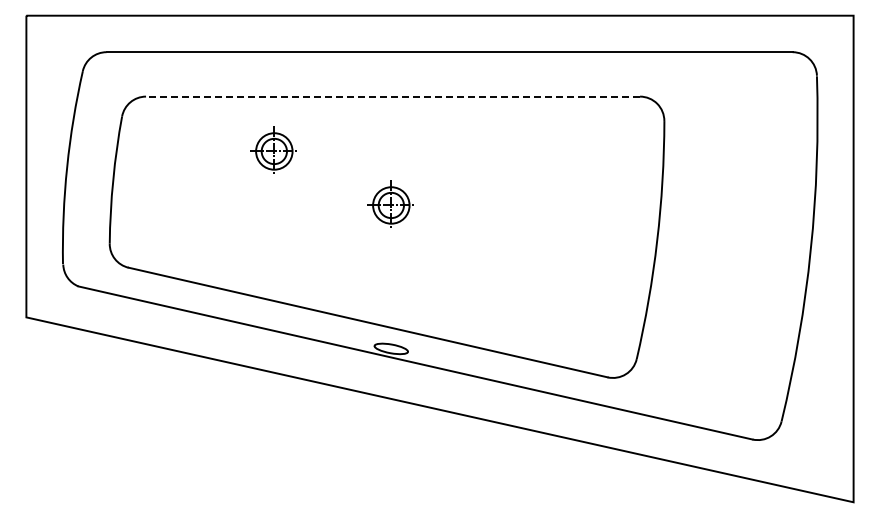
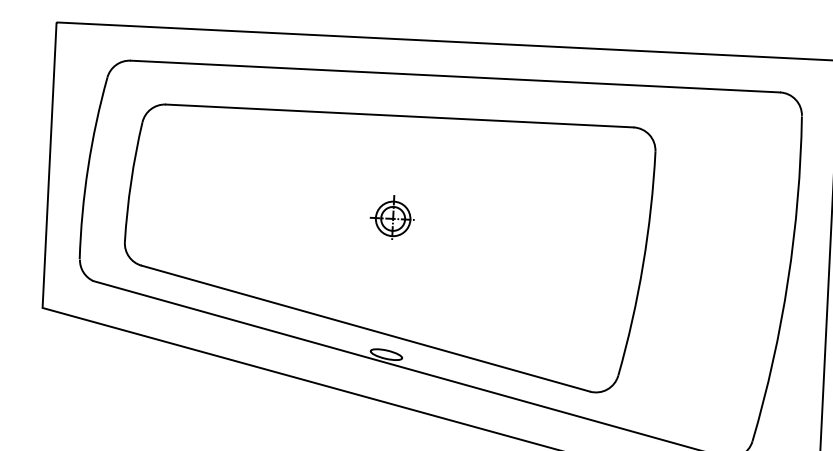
line: (393, 96) -> (400, 115), dashed -> solid
part: (273, 149) -> (284, 160), removed

